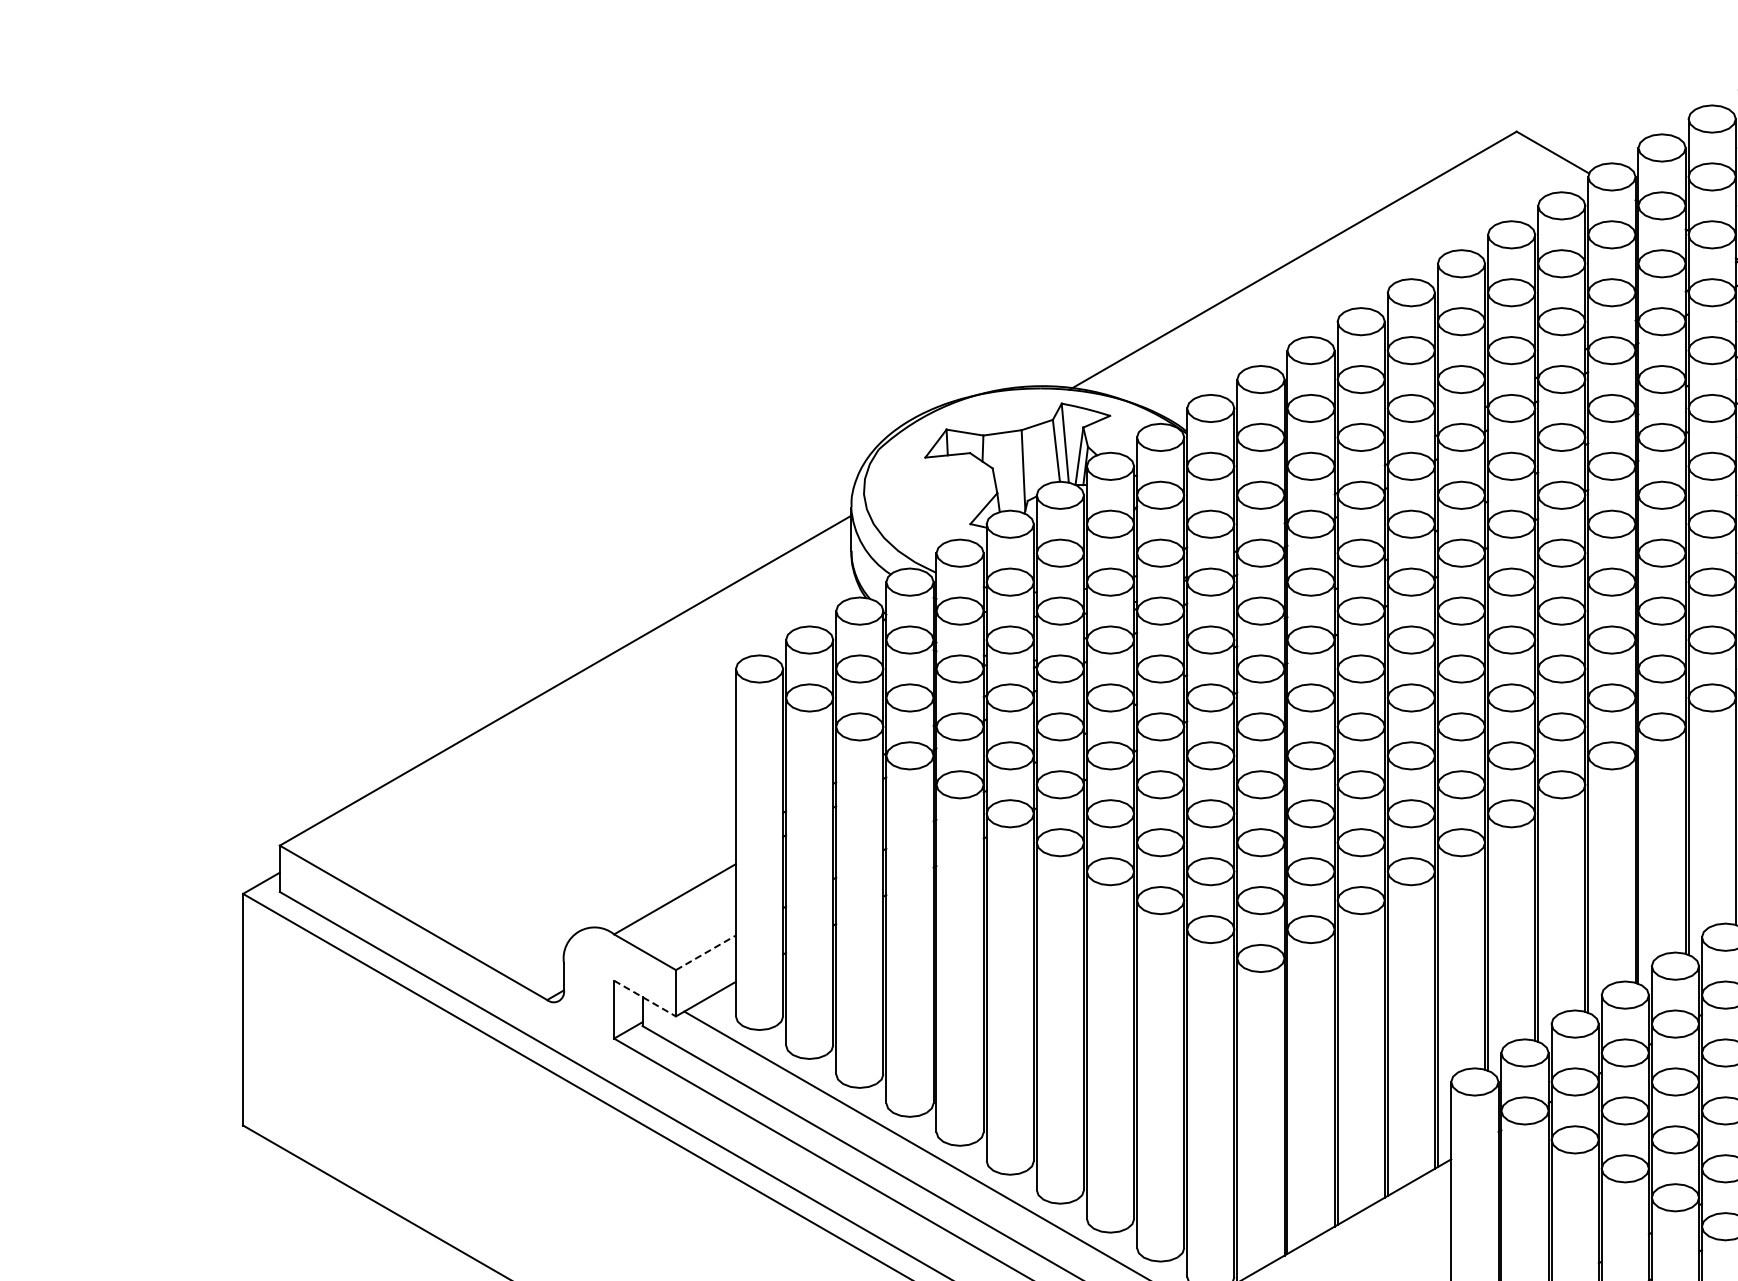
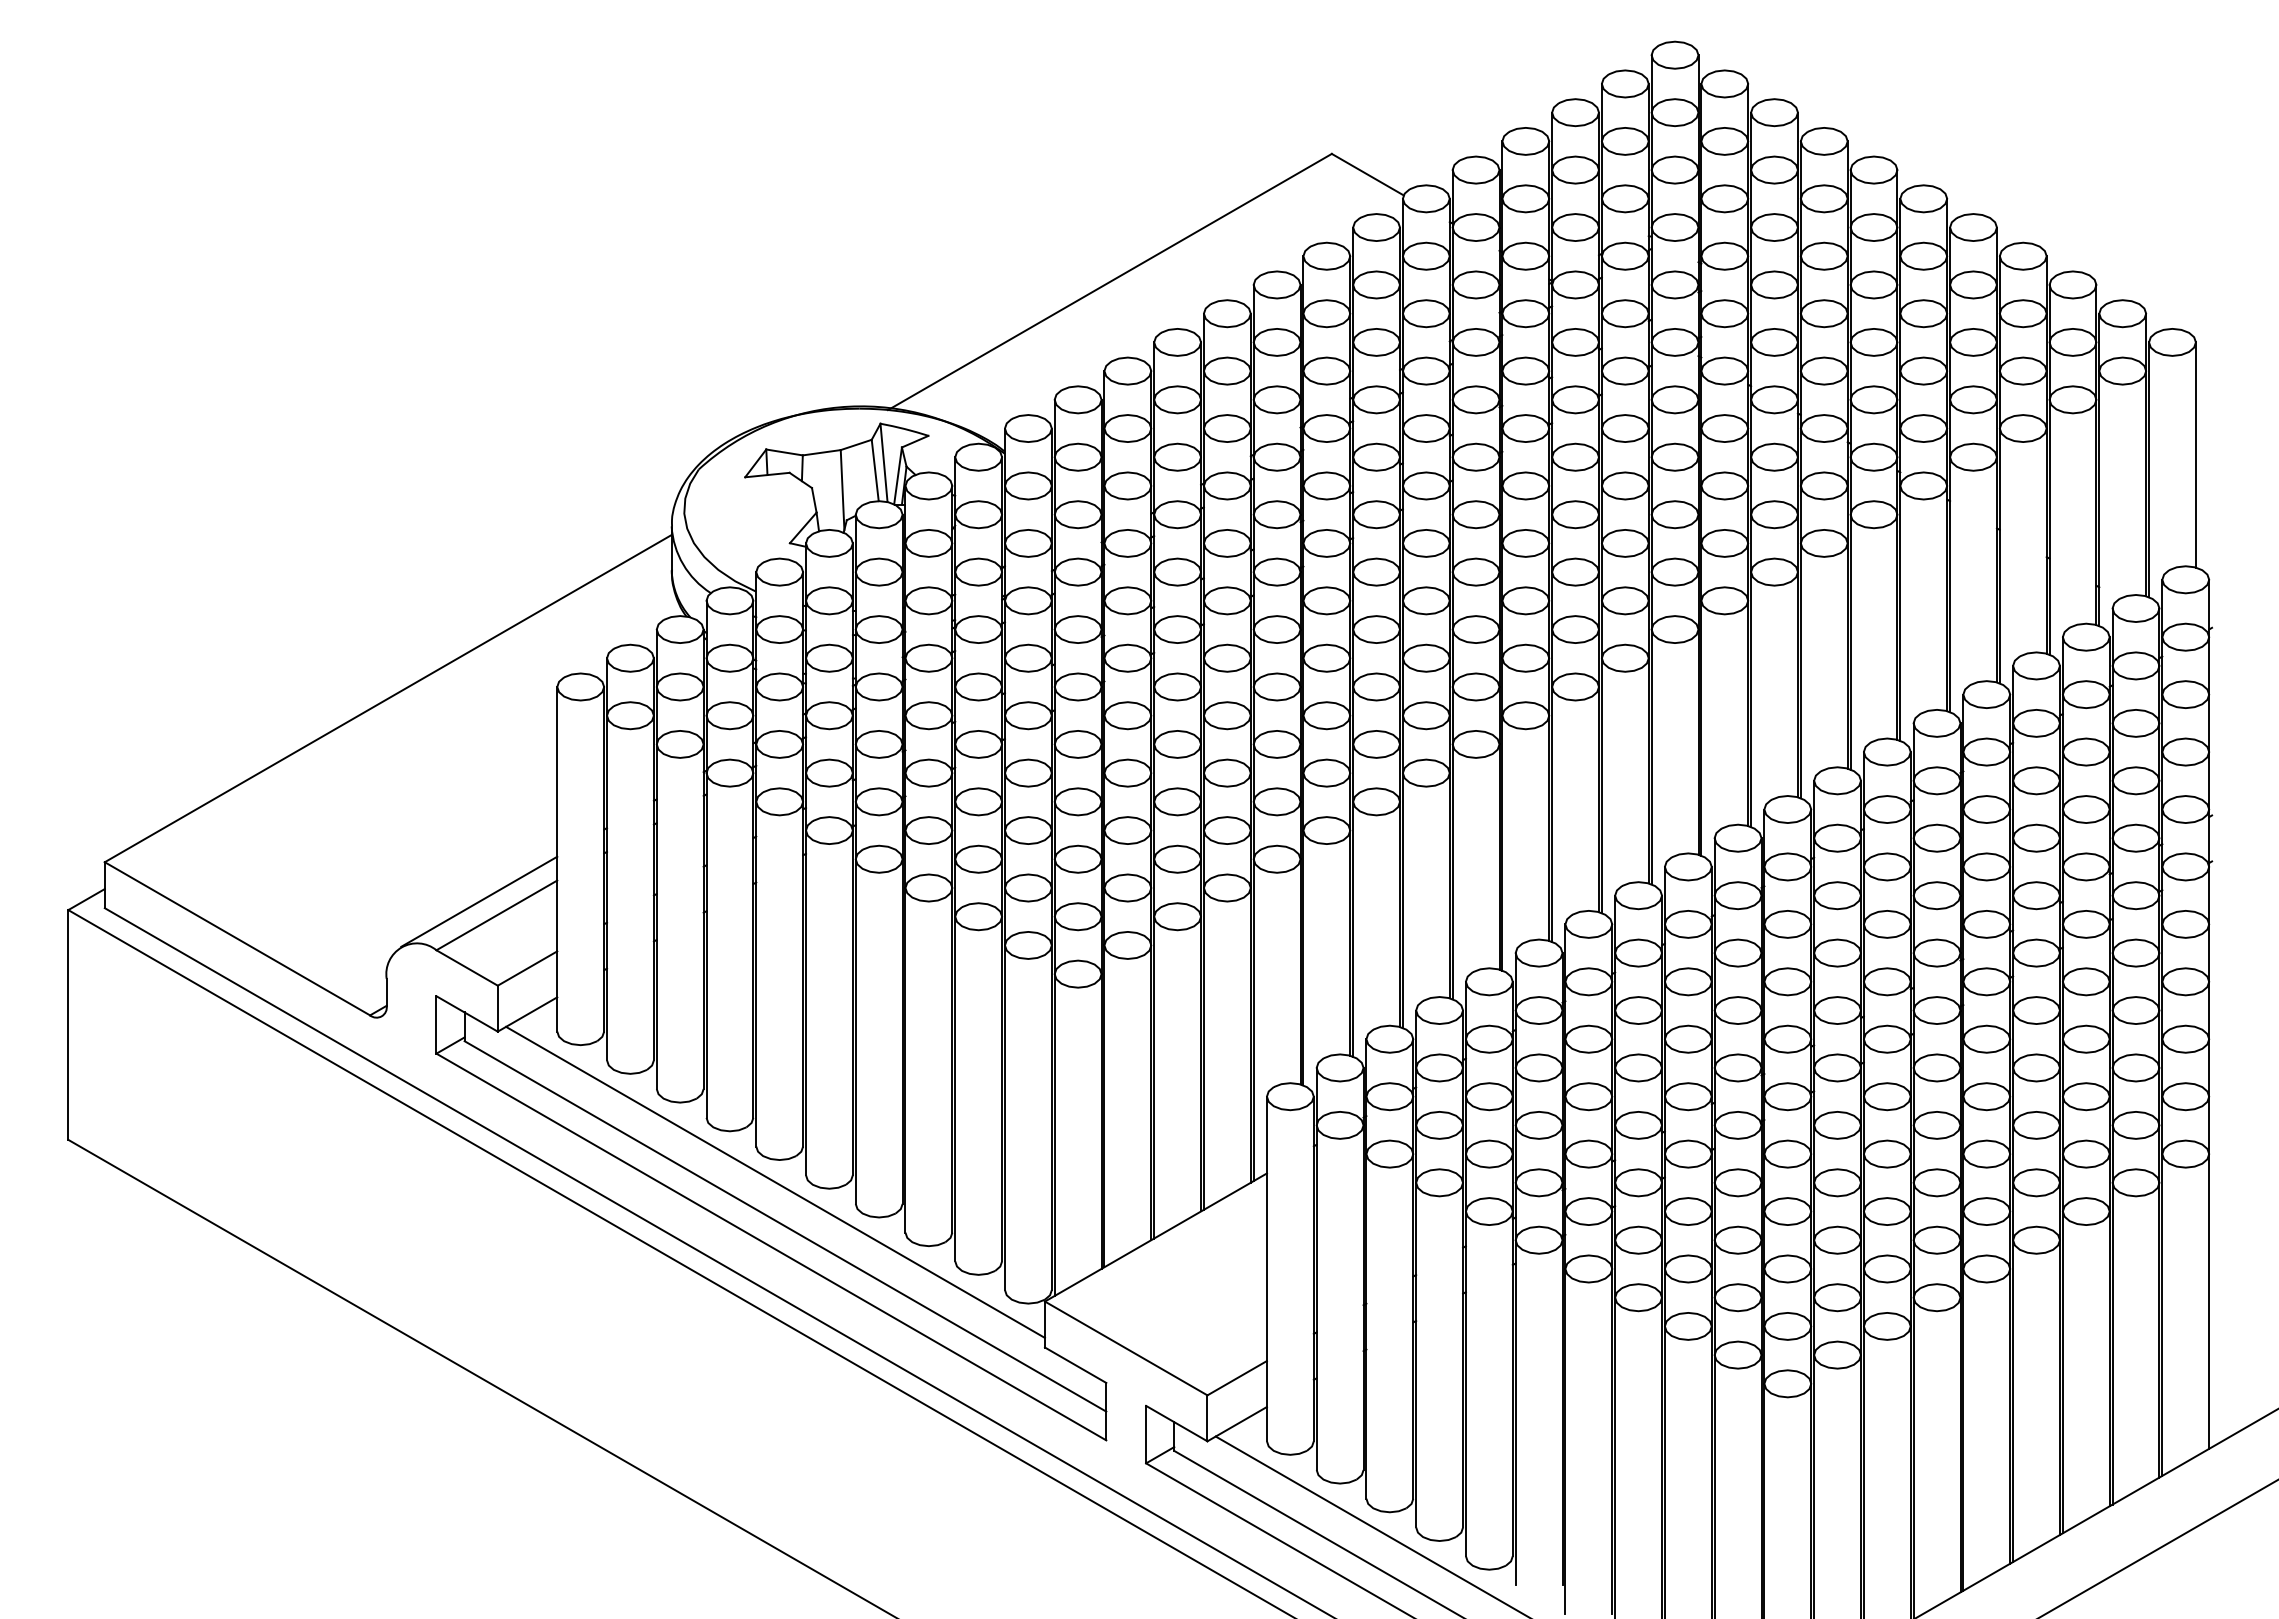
line: (657, 885) -> (479, 901), added
line: (705, 952) -> (527, 968), dashed -> solid
line: (645, 999) -> (467, 1014), dashed -> solid

